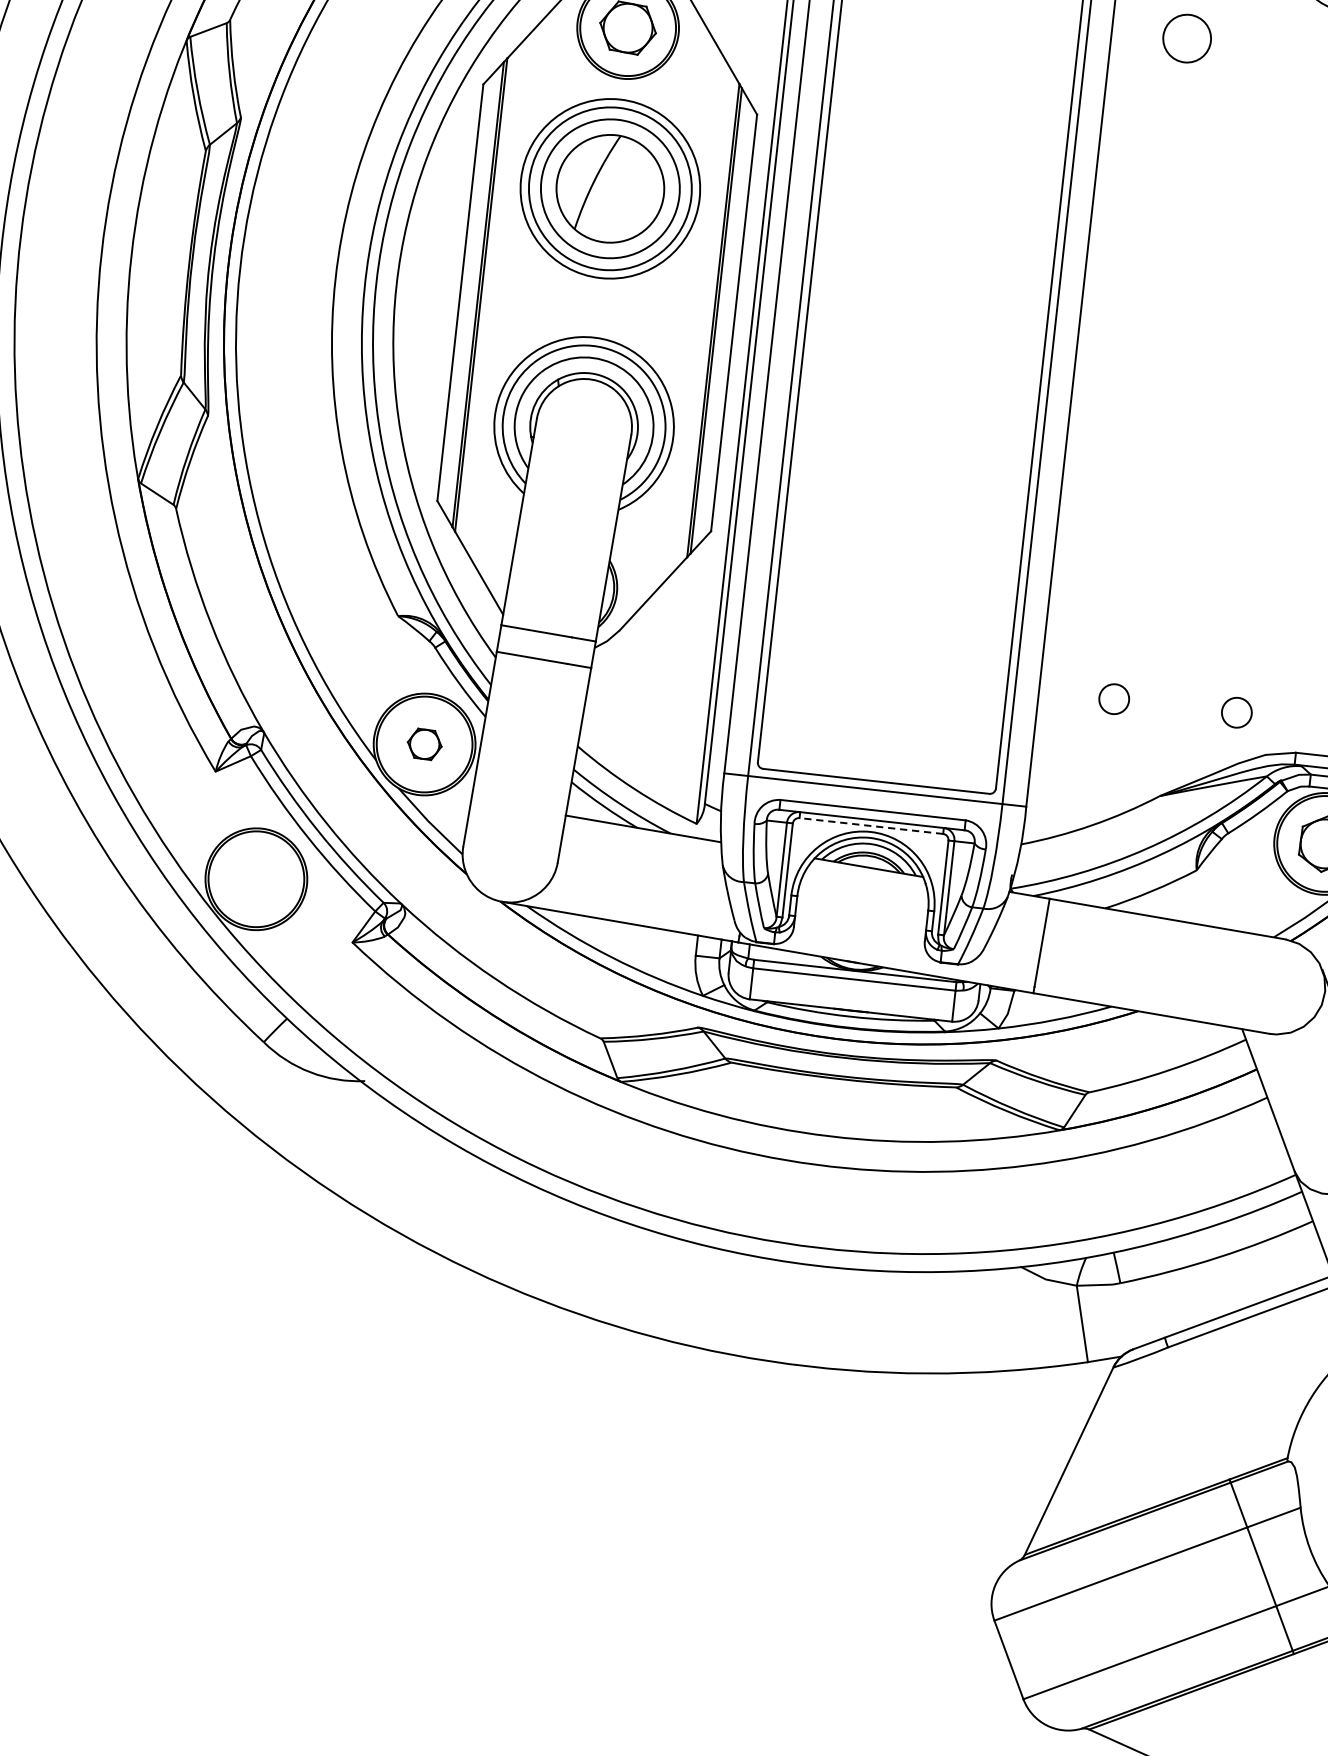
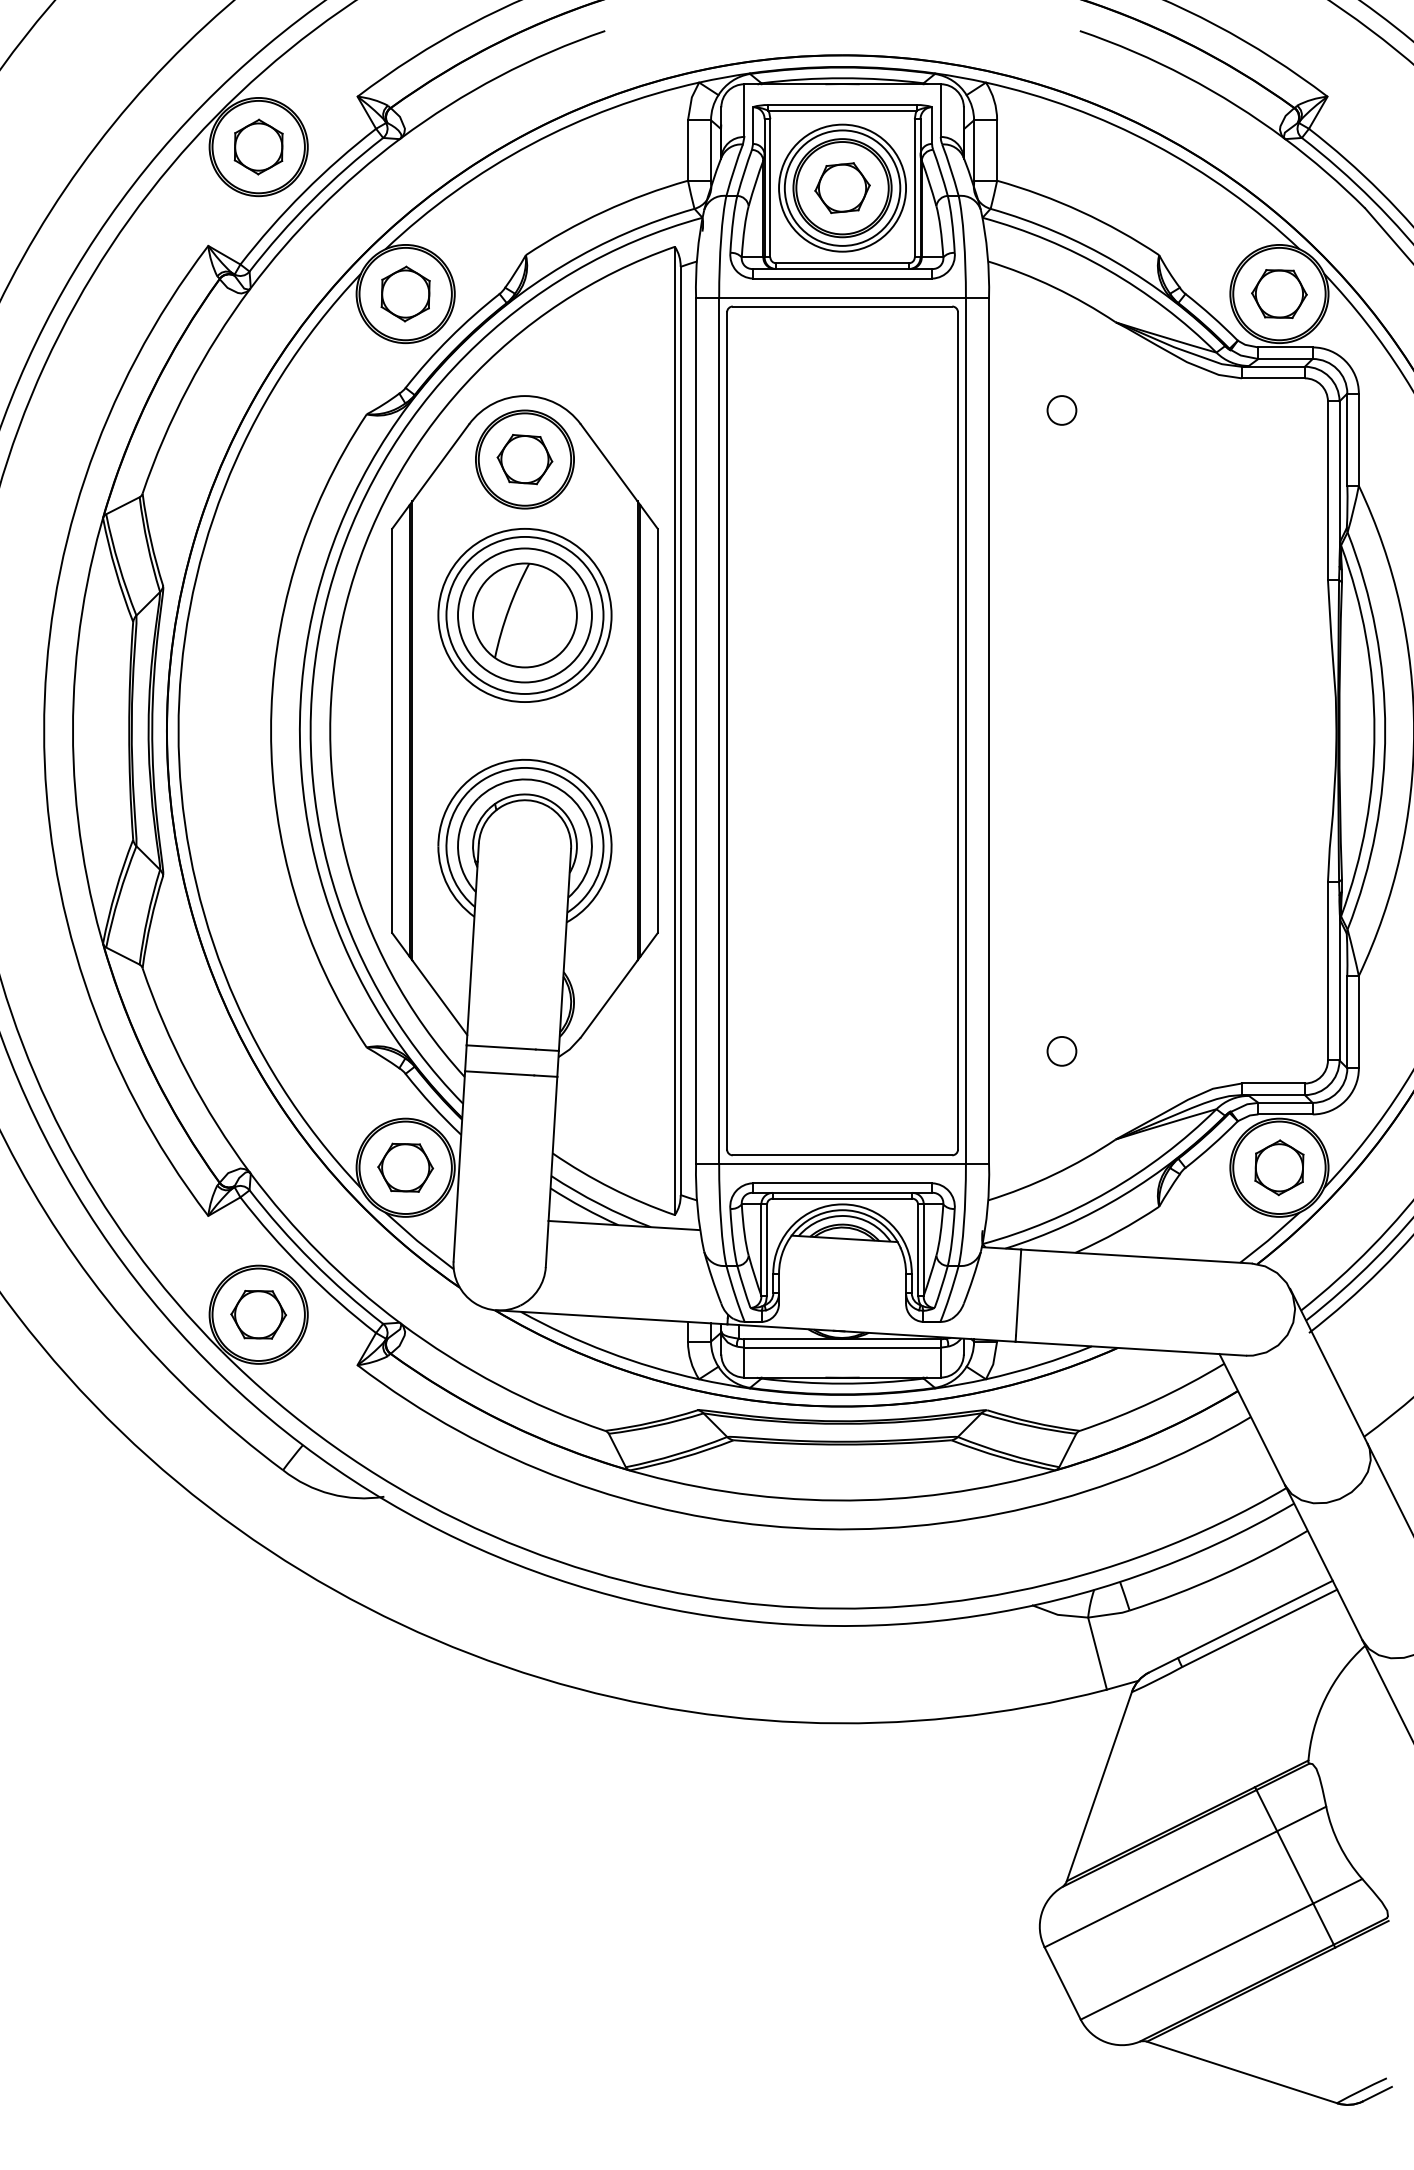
circle: (1186, 38) -> (1061, 410), size x0.62
circle: (1236, 712) -> (1180, 1051), removed
part: (424, 744) -> (405, 1167), size x1.67
line: (871, 825) -> (842, 1198), dashed -> solid
part: (256, 878) -> (258, 1314), added

